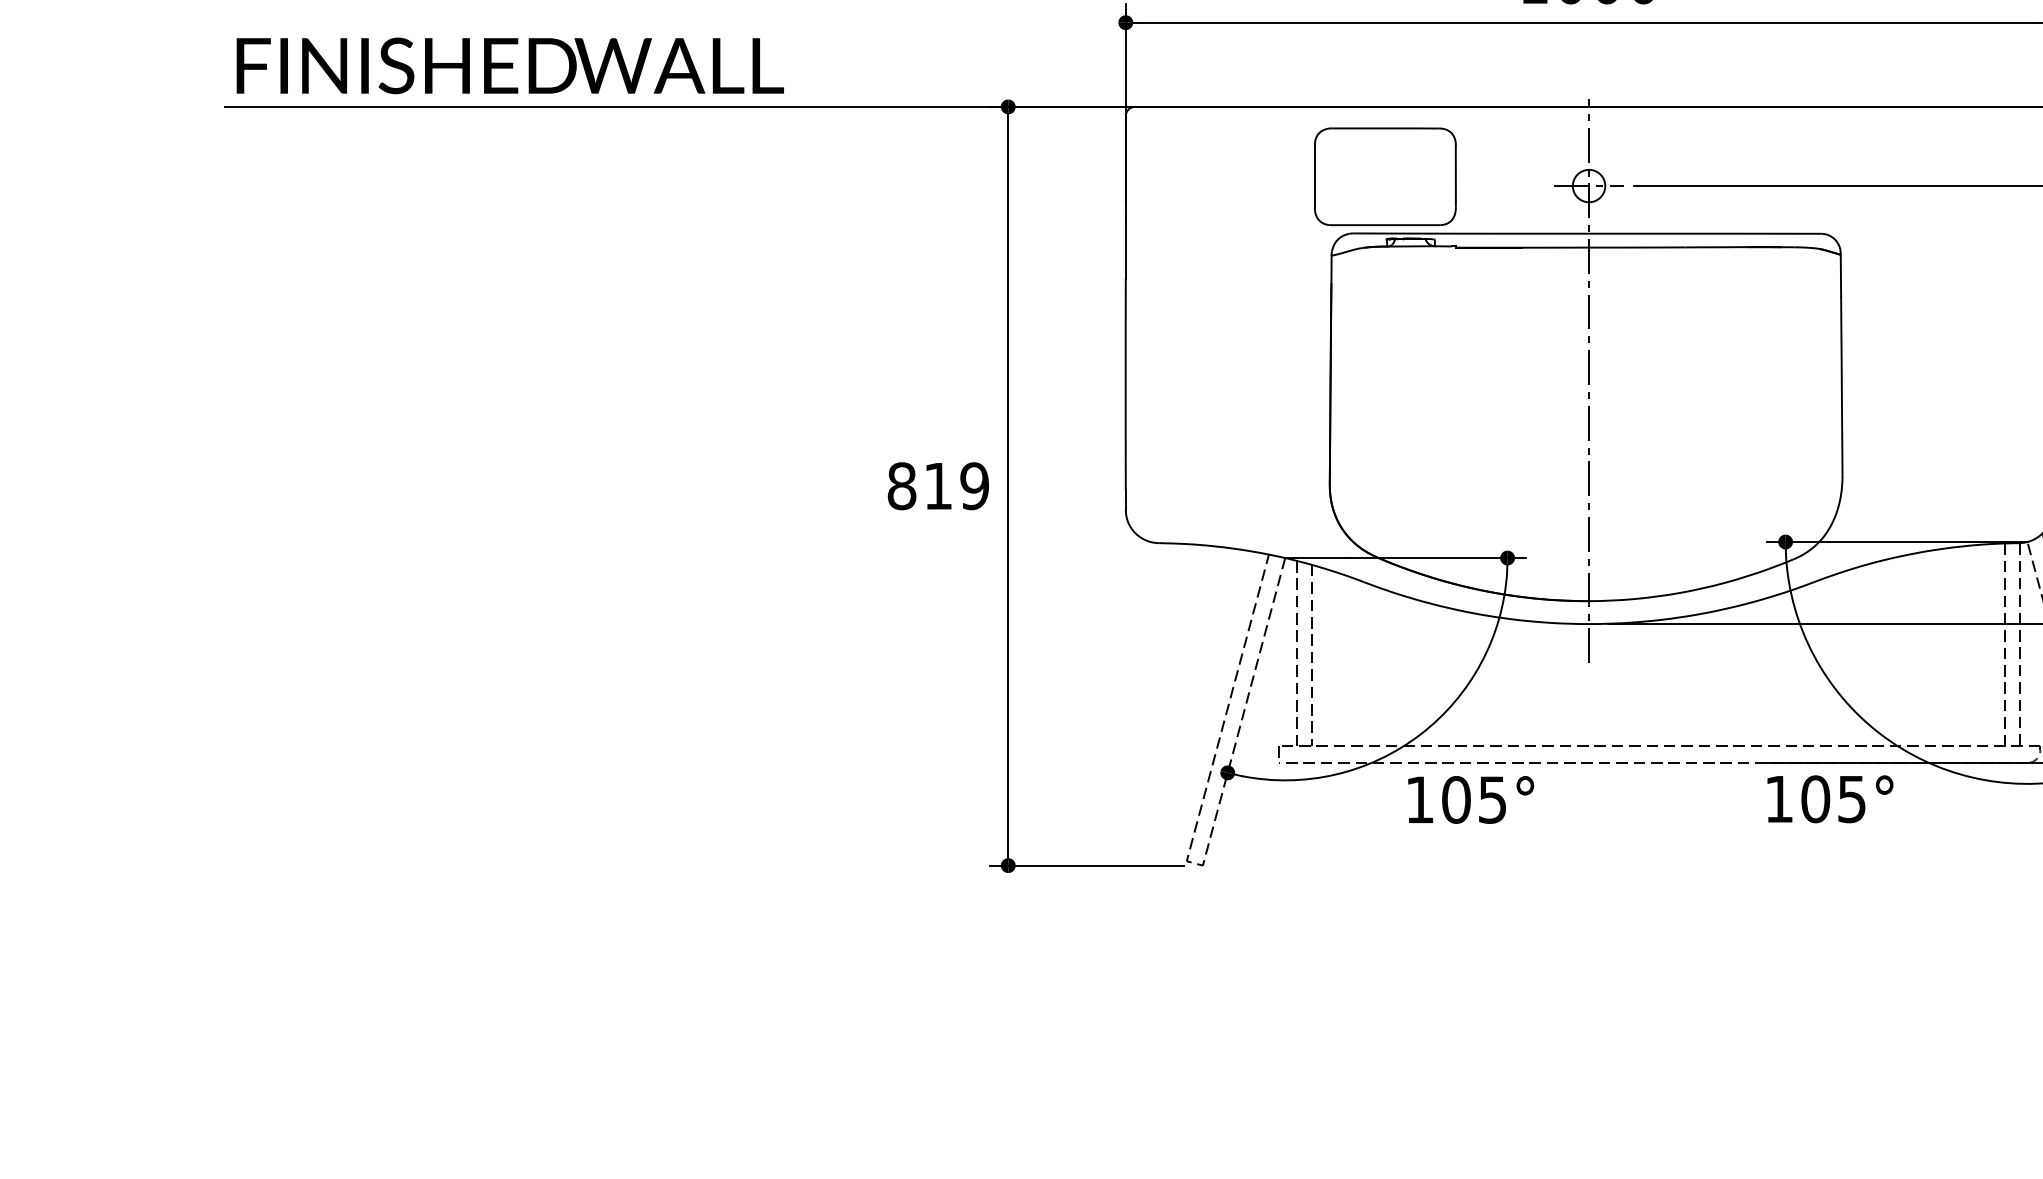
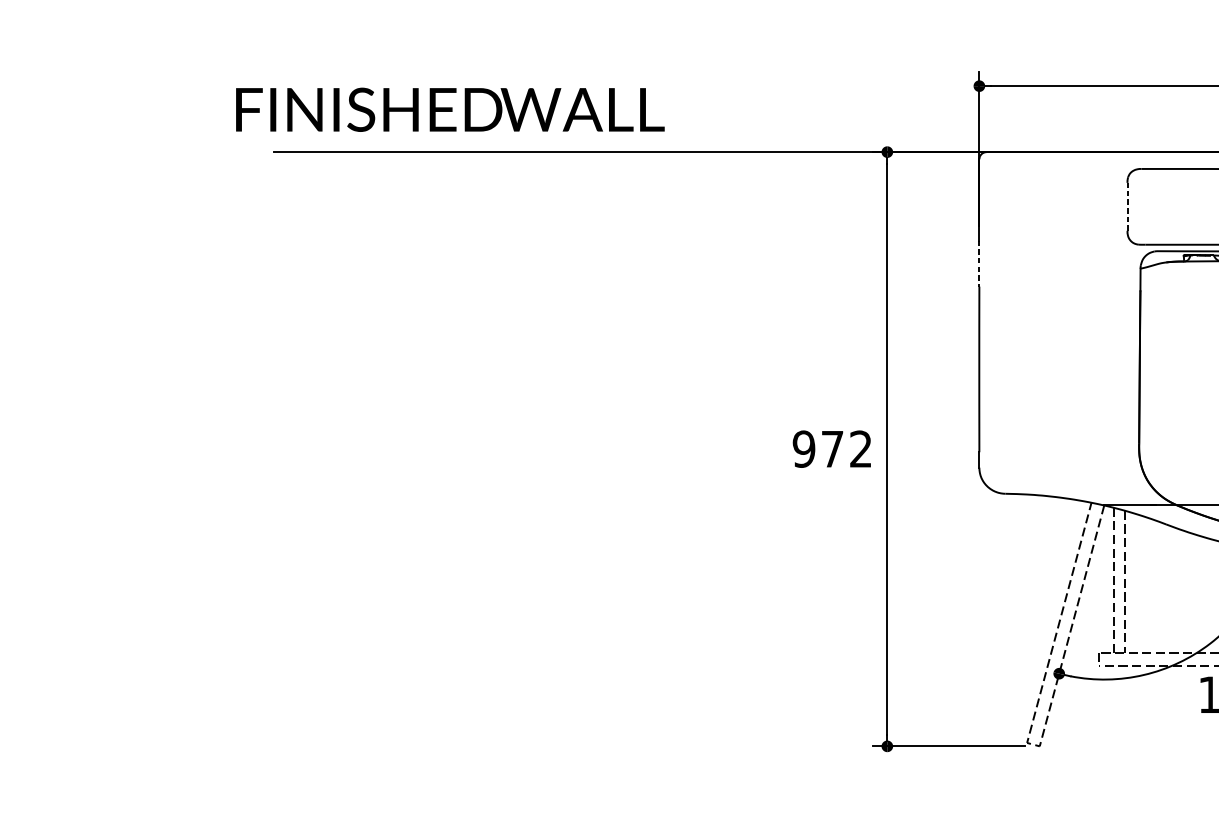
text: (509, 65) -> (449, 109), moved
line: (1314, 176) -> (1127, 206), solid -> dashed
line: (1125, 249) -> (979, 263), solid -> dashed
text: (937, 486) -> (831, 449), 819 -> 972

